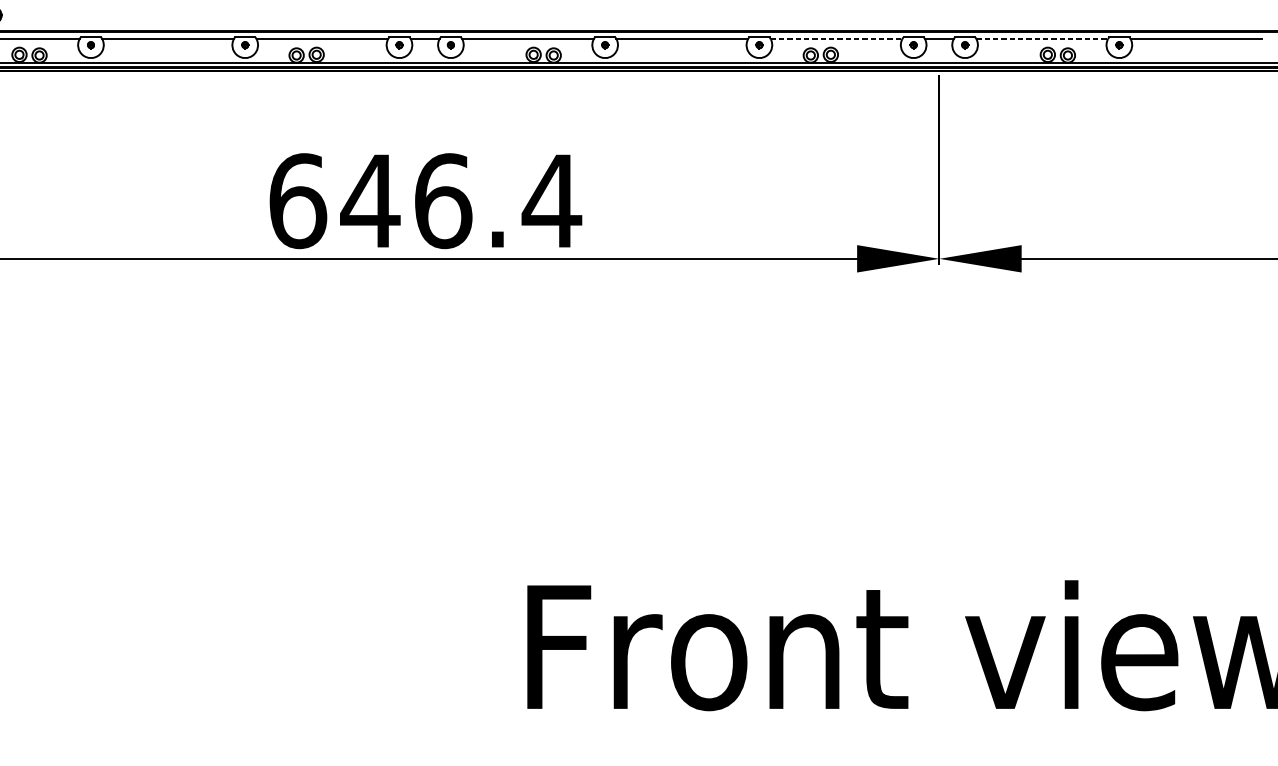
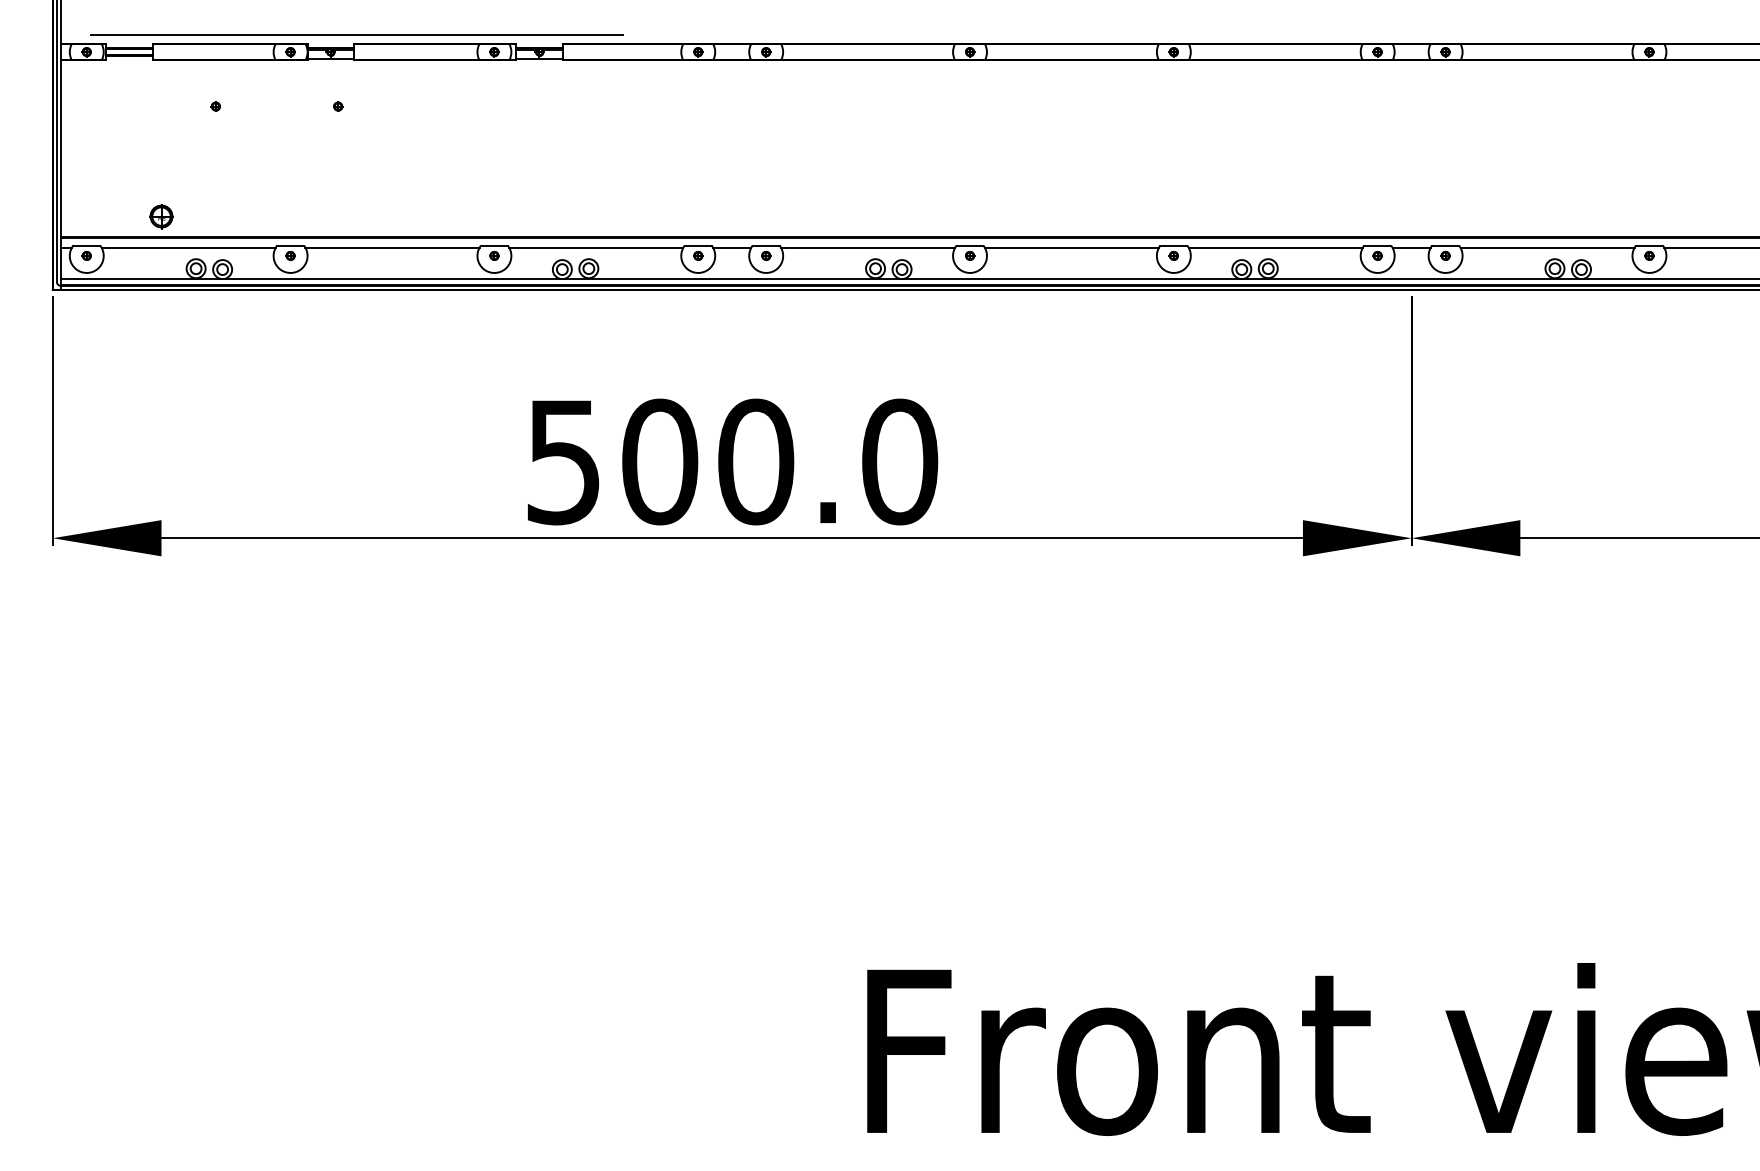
line: (837, 38) -> (1276, 247), dashed -> solid
line: (1042, 38) -> (1548, 247), dashed -> solid
text: (425, 200) -> (732, 461), 646.4 -> 500.0

